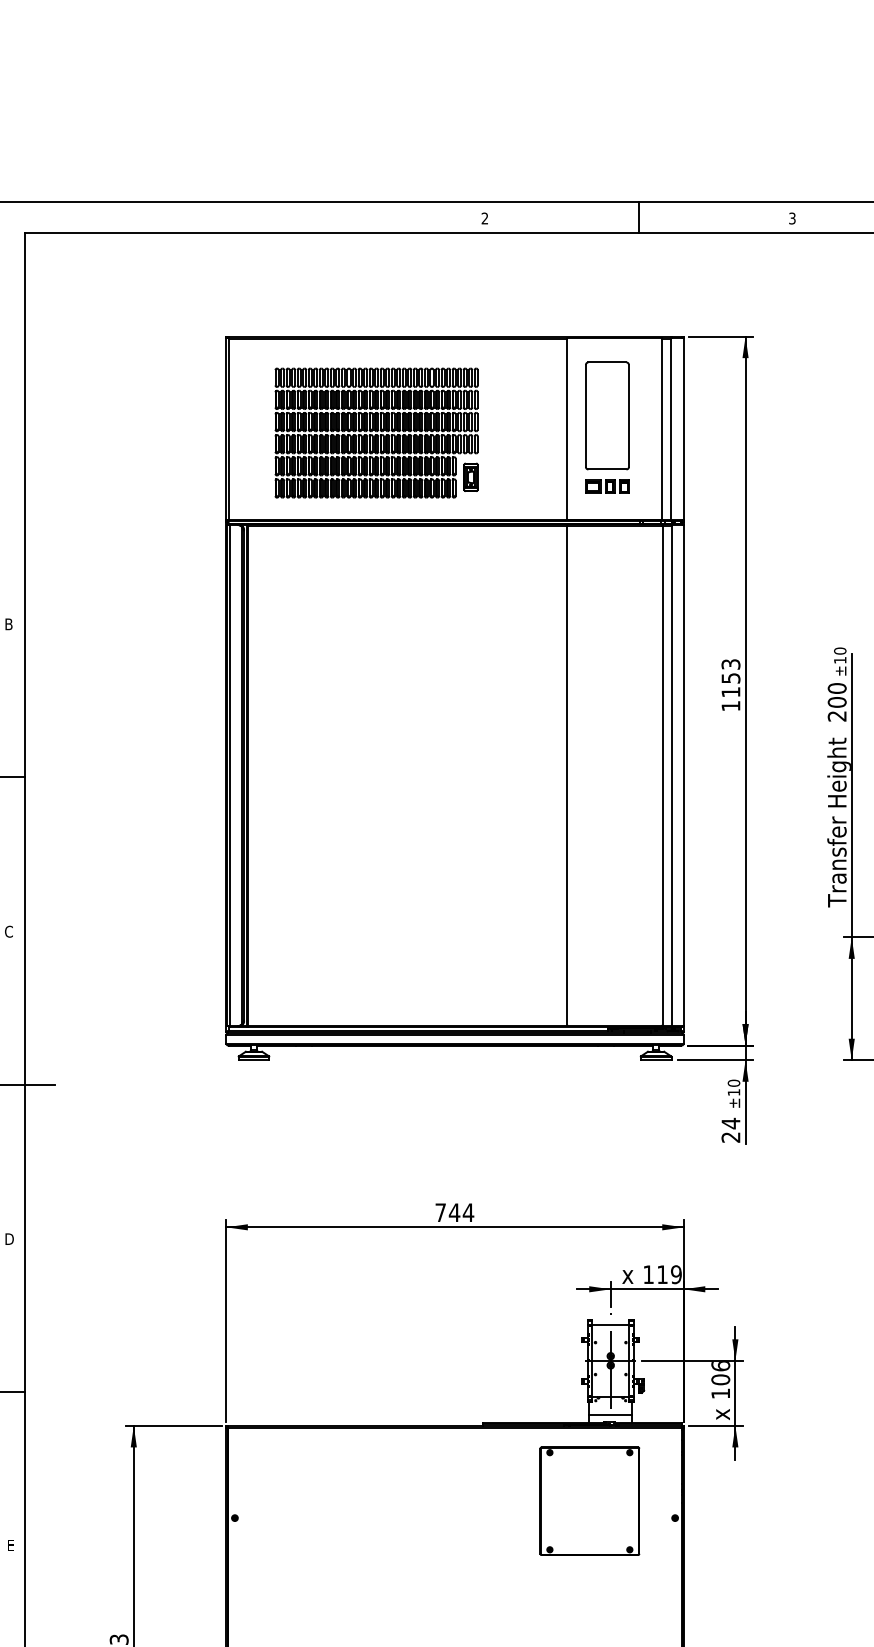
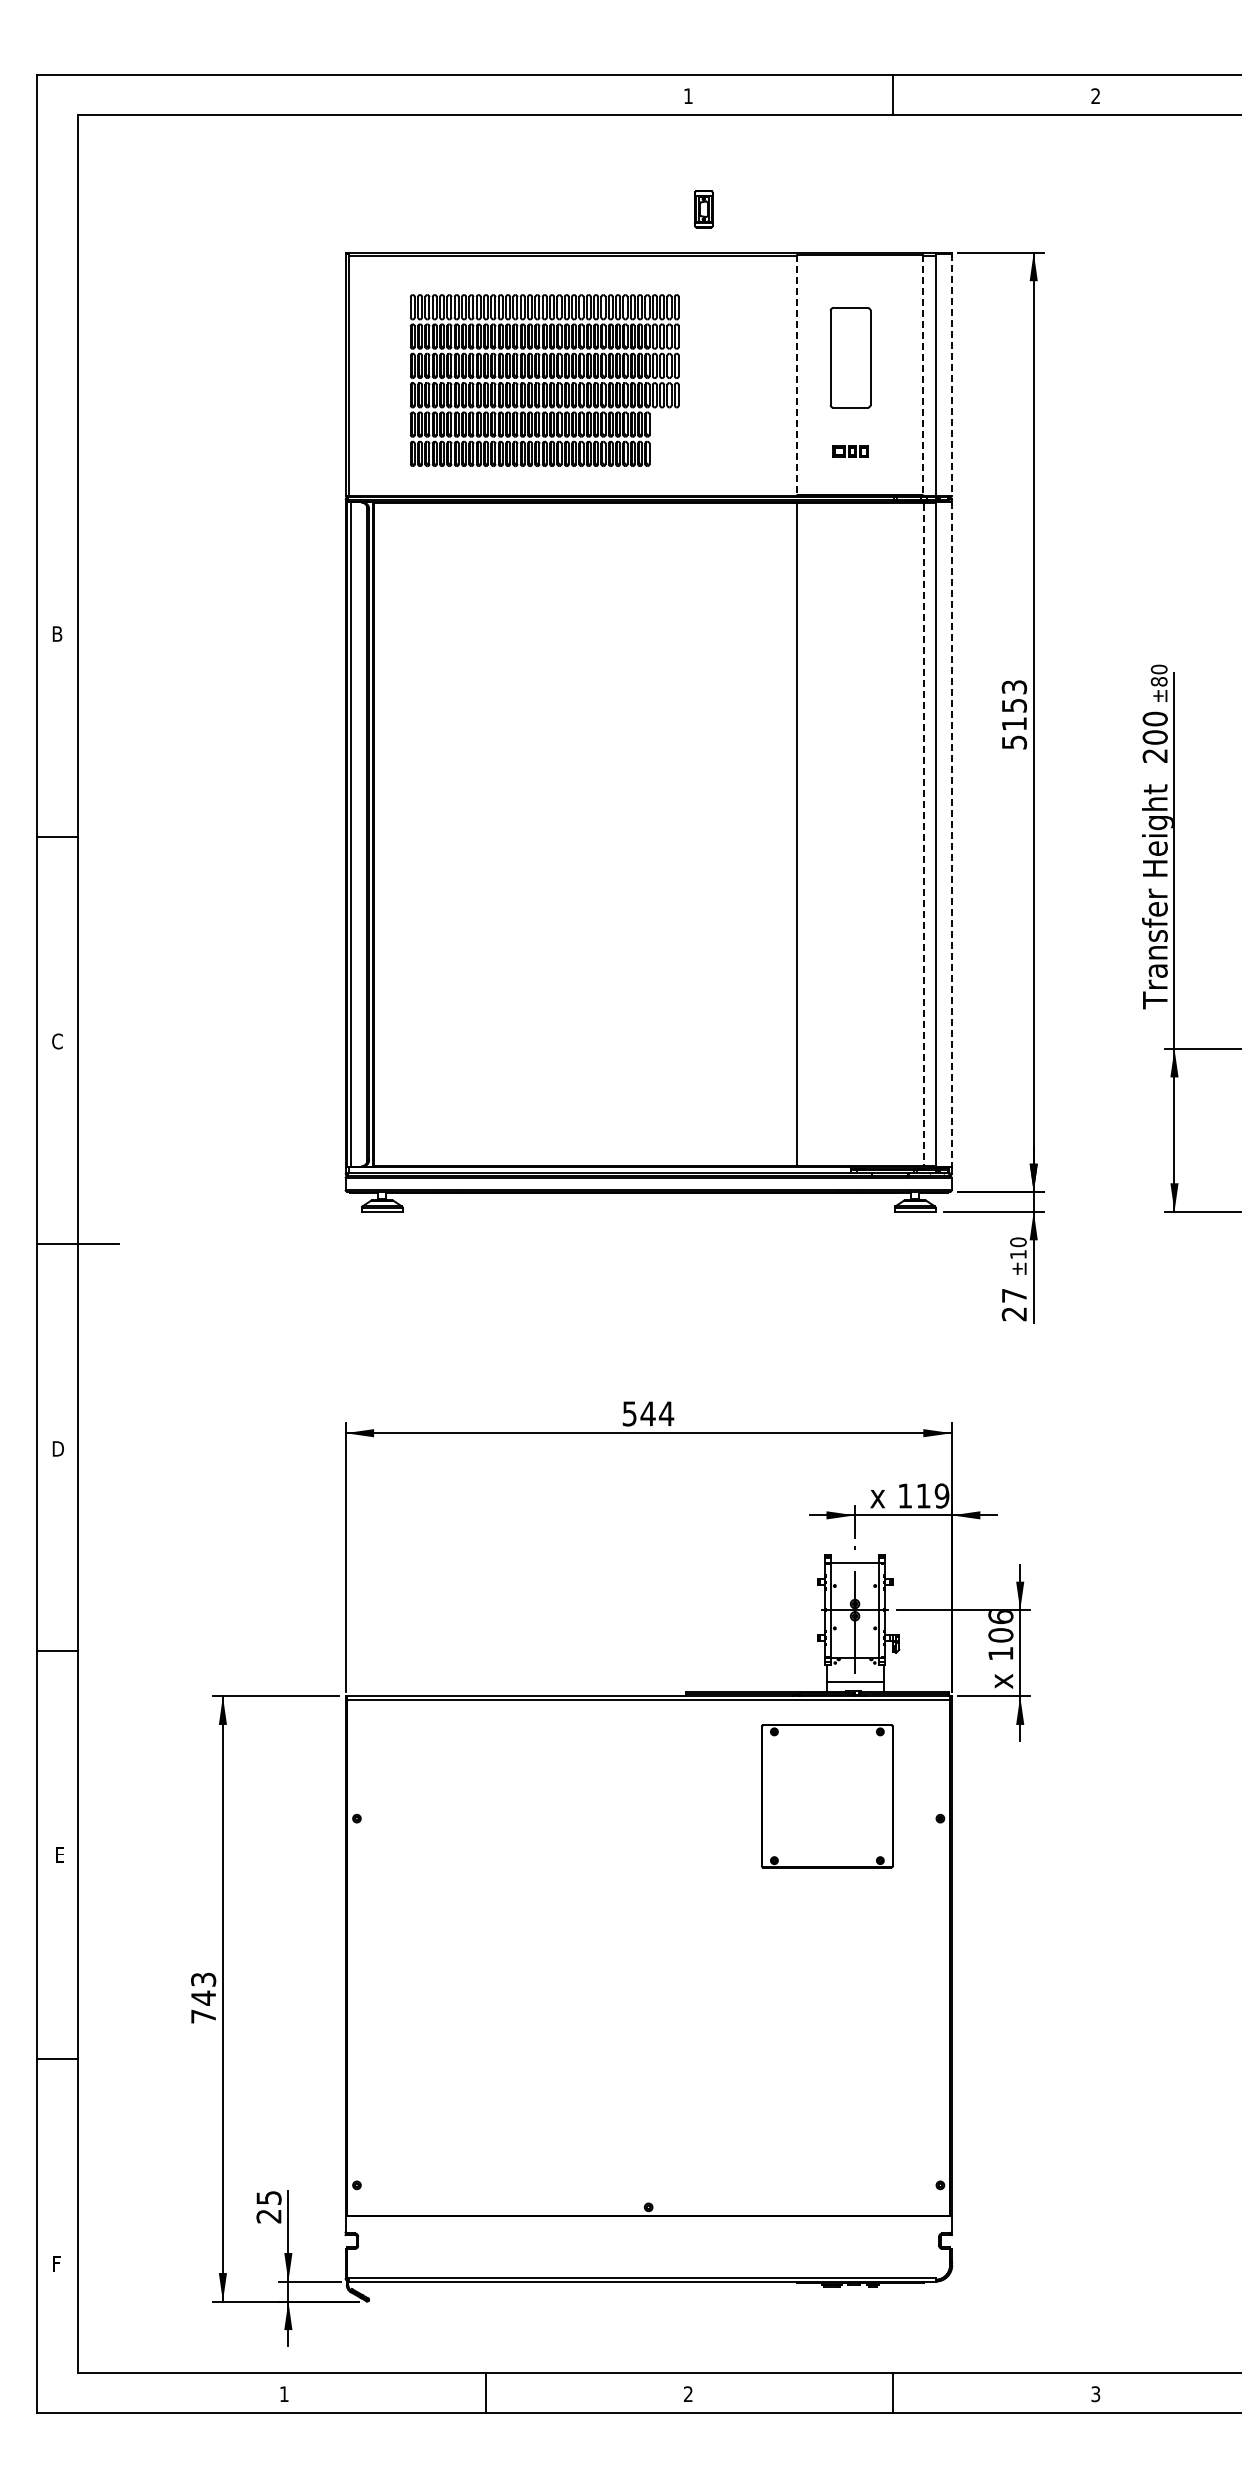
text: (485, 218) -> (688, 95), 2 -> 1
text: (792, 218) -> (1095, 96), 3 -> 2
part: (607, 415) -> (850, 357), size x0.7
line: (566, 428) -> (796, 374), solid -> dashed
line: (662, 428) -> (923, 374), solid -> dashed
line: (683, 428) -> (951, 374), solid -> dashed
part: (470, 477) -> (703, 209), moved
part: (607, 486) -> (850, 451), size x0.6
text: (839, 660) -> (1158, 681), ±10 -> ±80
text: (731, 706) -> (1014, 742), 1153 -> 5153
line: (662, 775) -> (923, 834), solid -> dashed
line: (684, 776) -> (952, 835), solid -> dashed
text: (731, 1123) -> (1014, 1295), 24 -> 27
text: (440, 1212) -> (629, 1413), 744 -> 544

